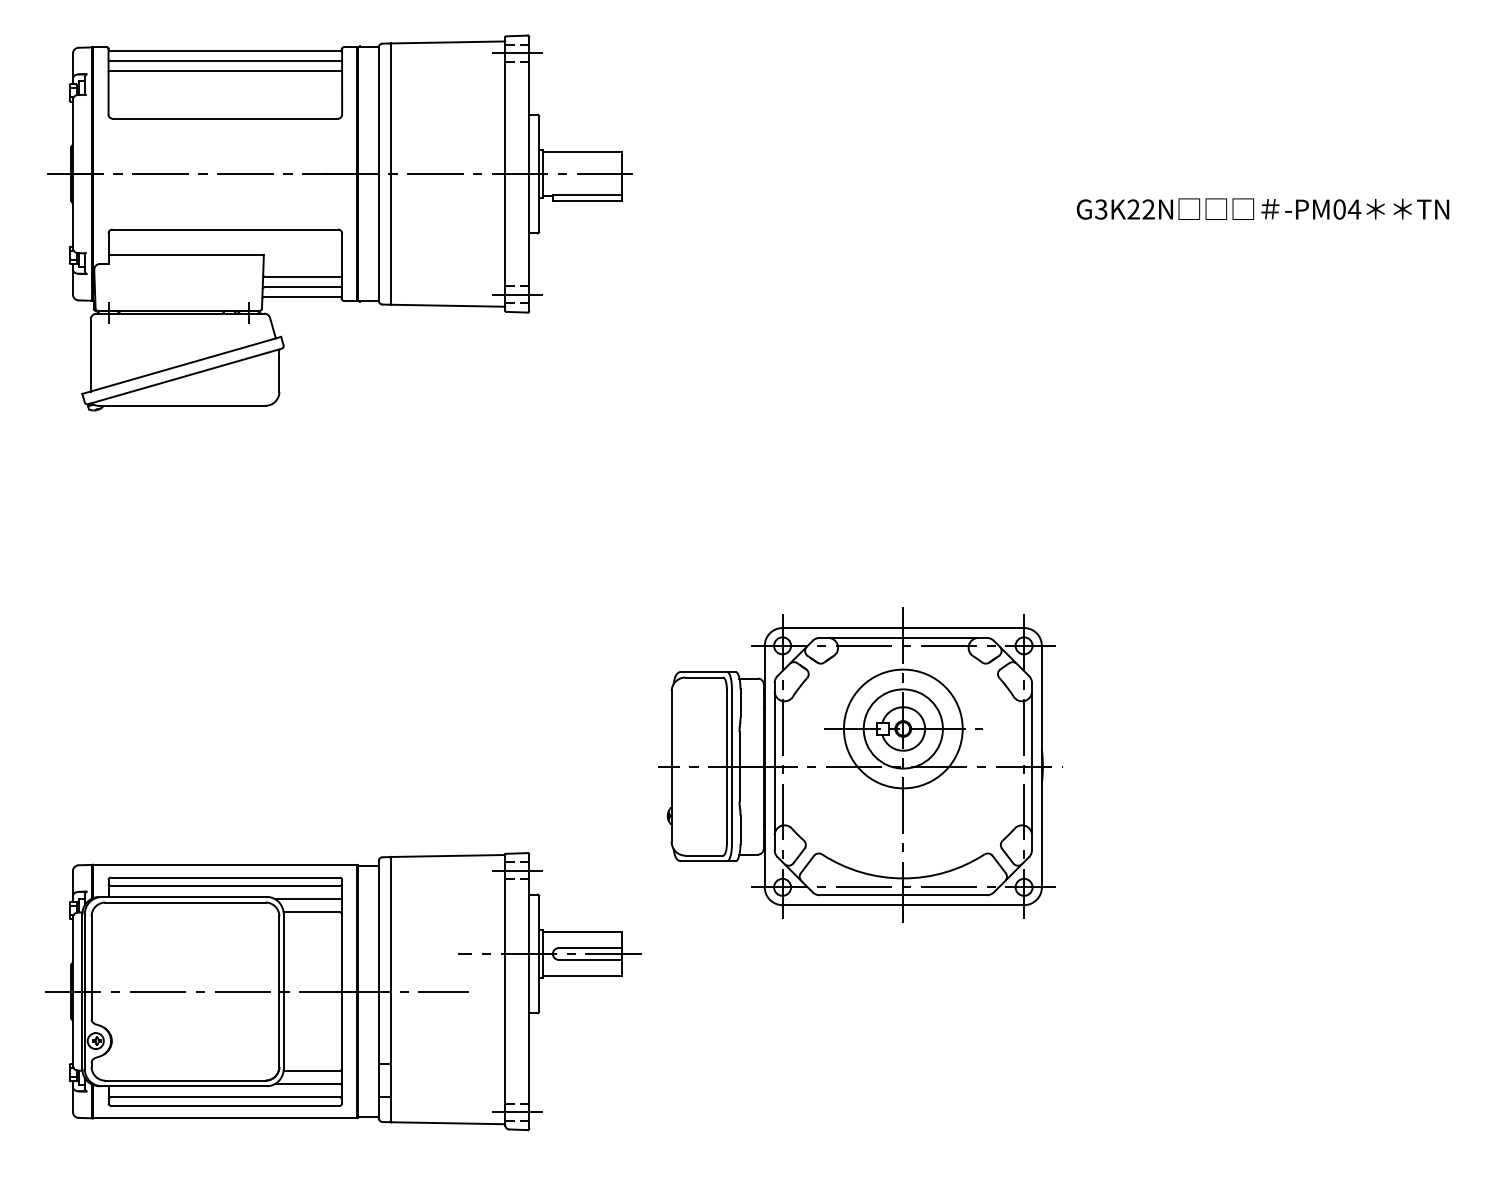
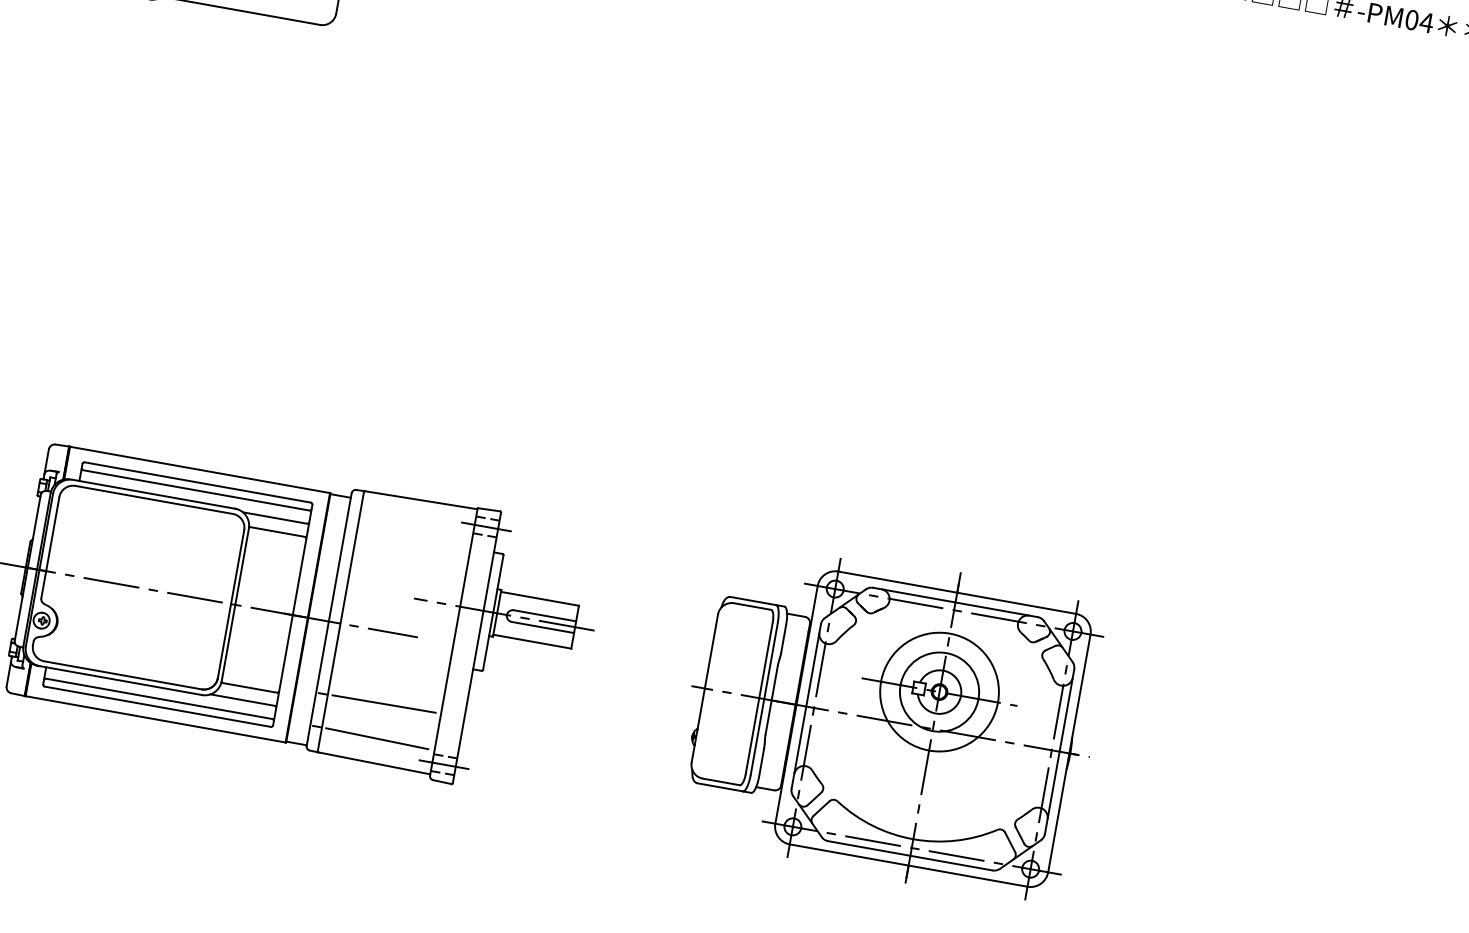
part: (860, 764) -> (891, 719), moved
line: (447, 1062) -> (384, 703), added
line: (446, 1098) -> (376, 738), added

